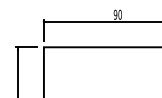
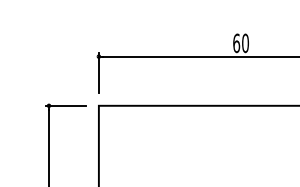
text: (115, 14) -> (236, 42), 90 -> 60

